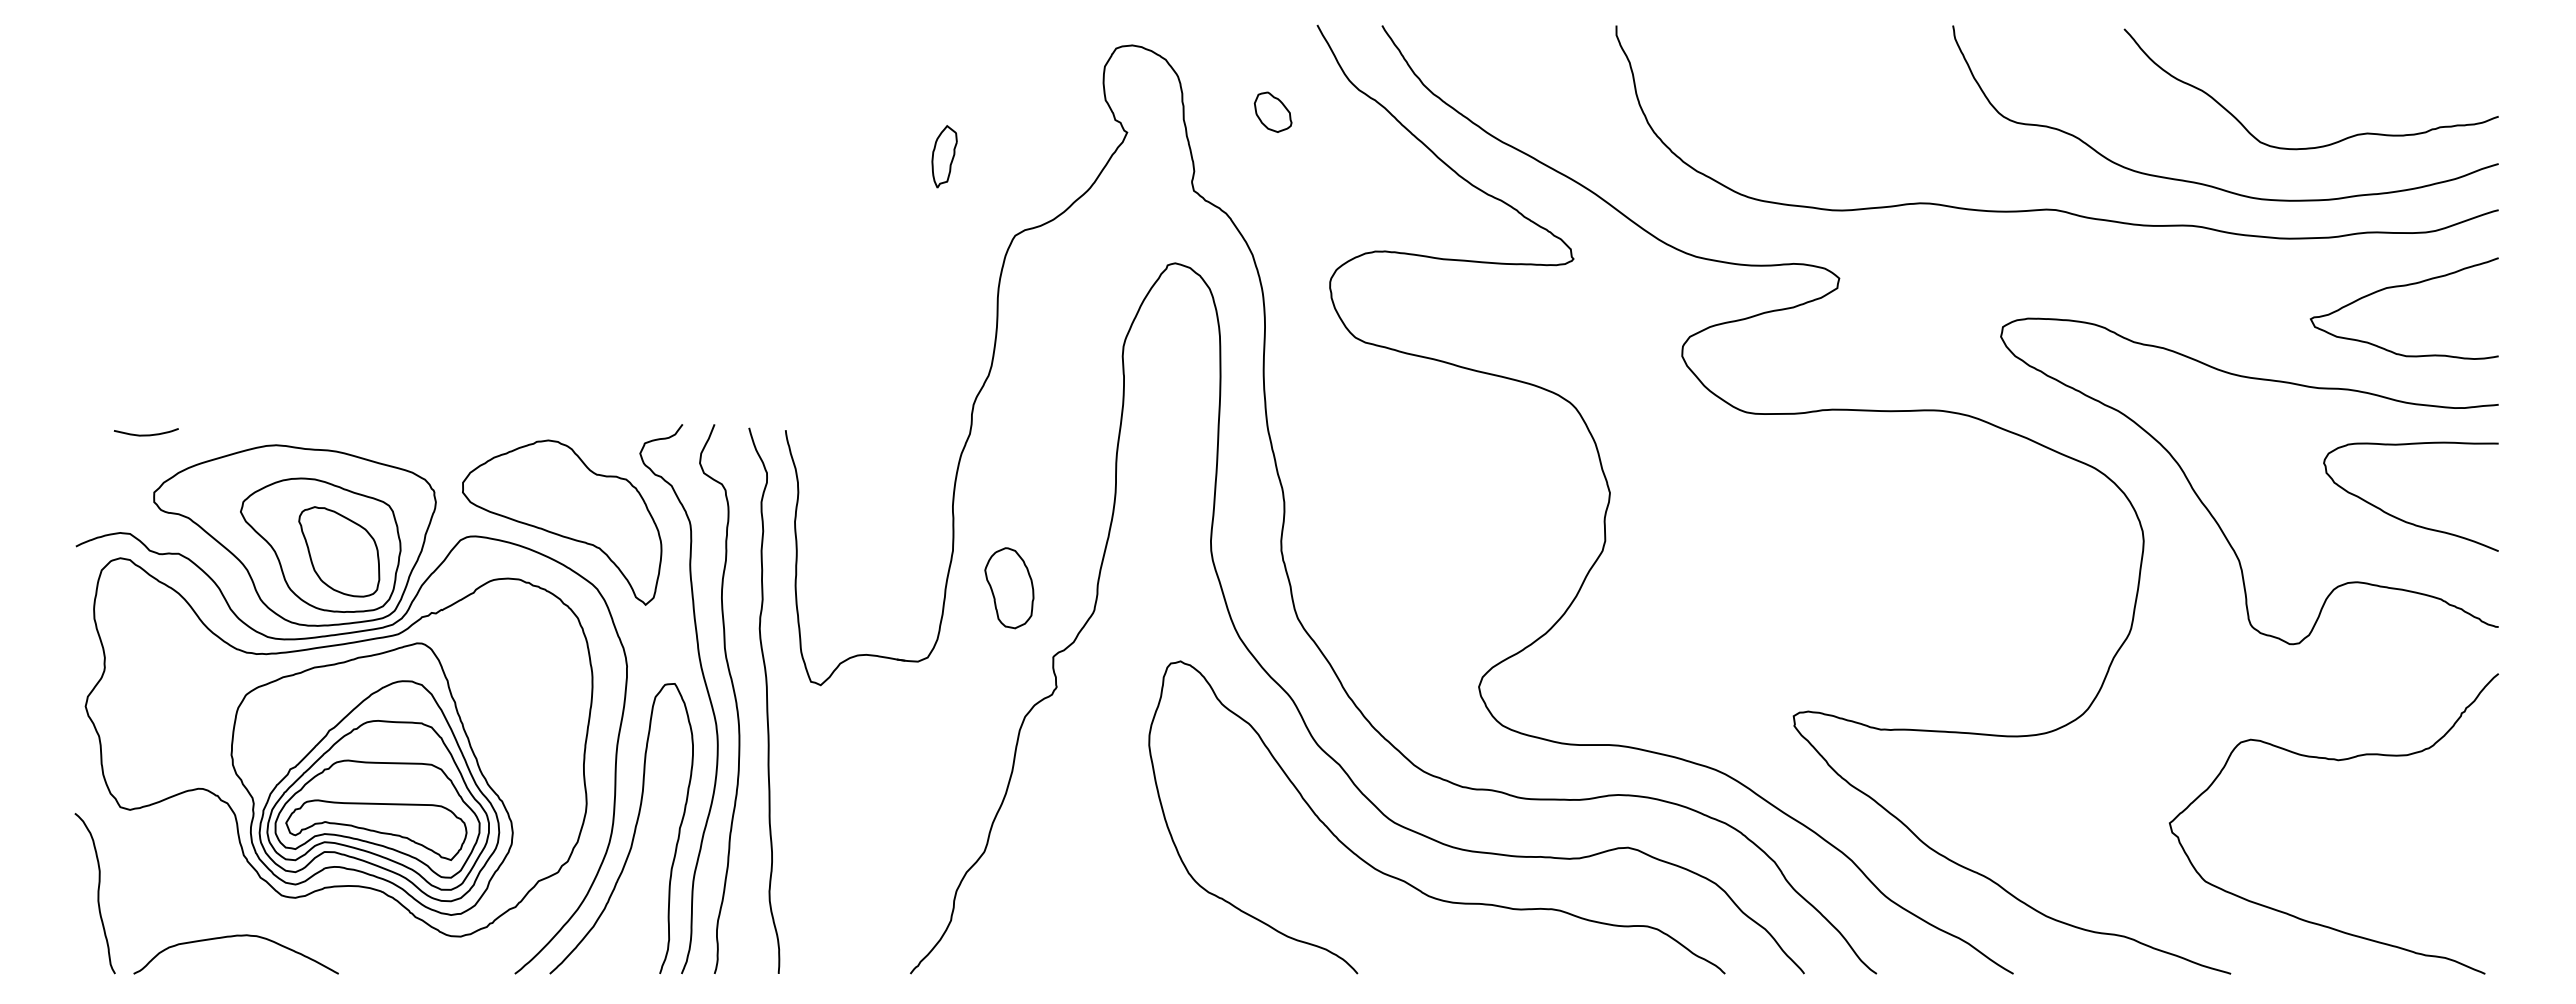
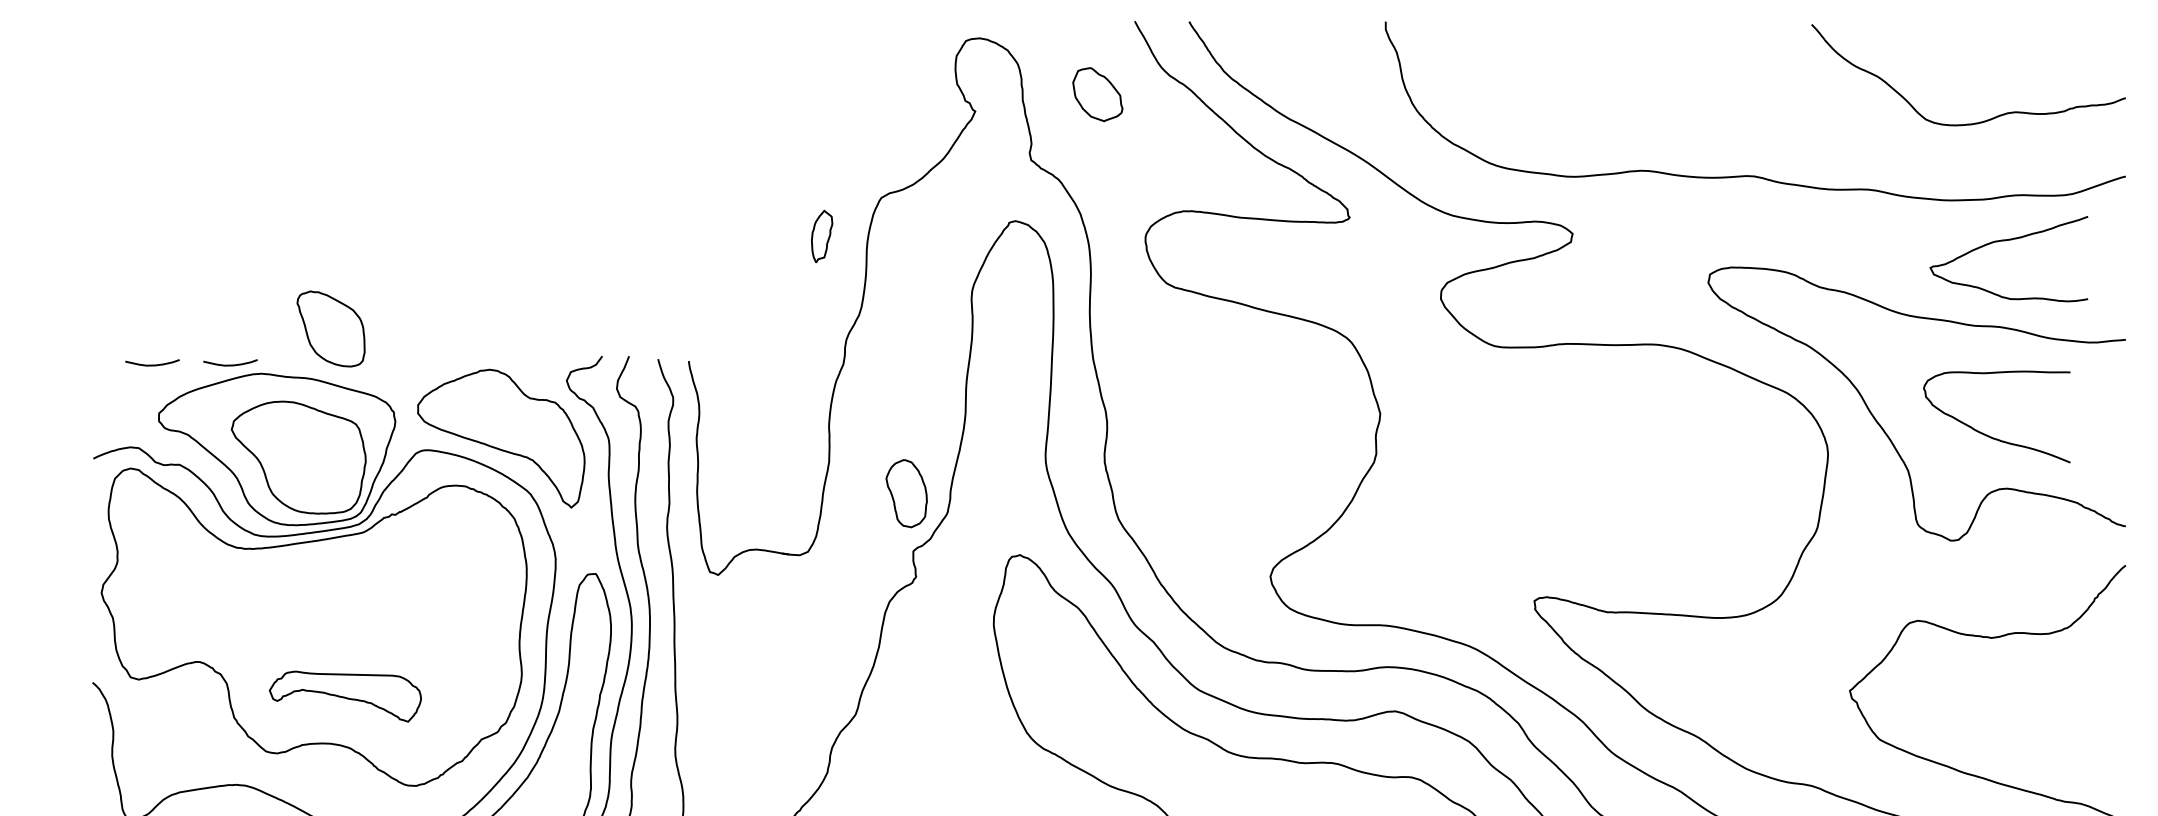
part: (1272, 111) -> (1097, 93), size x1.6
part: (944, 156) -> (822, 236), moved
curve: (2208, 184) -> (1882, 154), removed
curve: (2398, 287) -> (2004, 241), moved
curve: (239, 434) -> (230, 364), added
curve: (2400, 518) -> (1988, 435), moved
part: (339, 551) -> (331, 328), moved
part: (1009, 588) -> (906, 493), moved
part: (371, 778) -> (341, 653), removed

